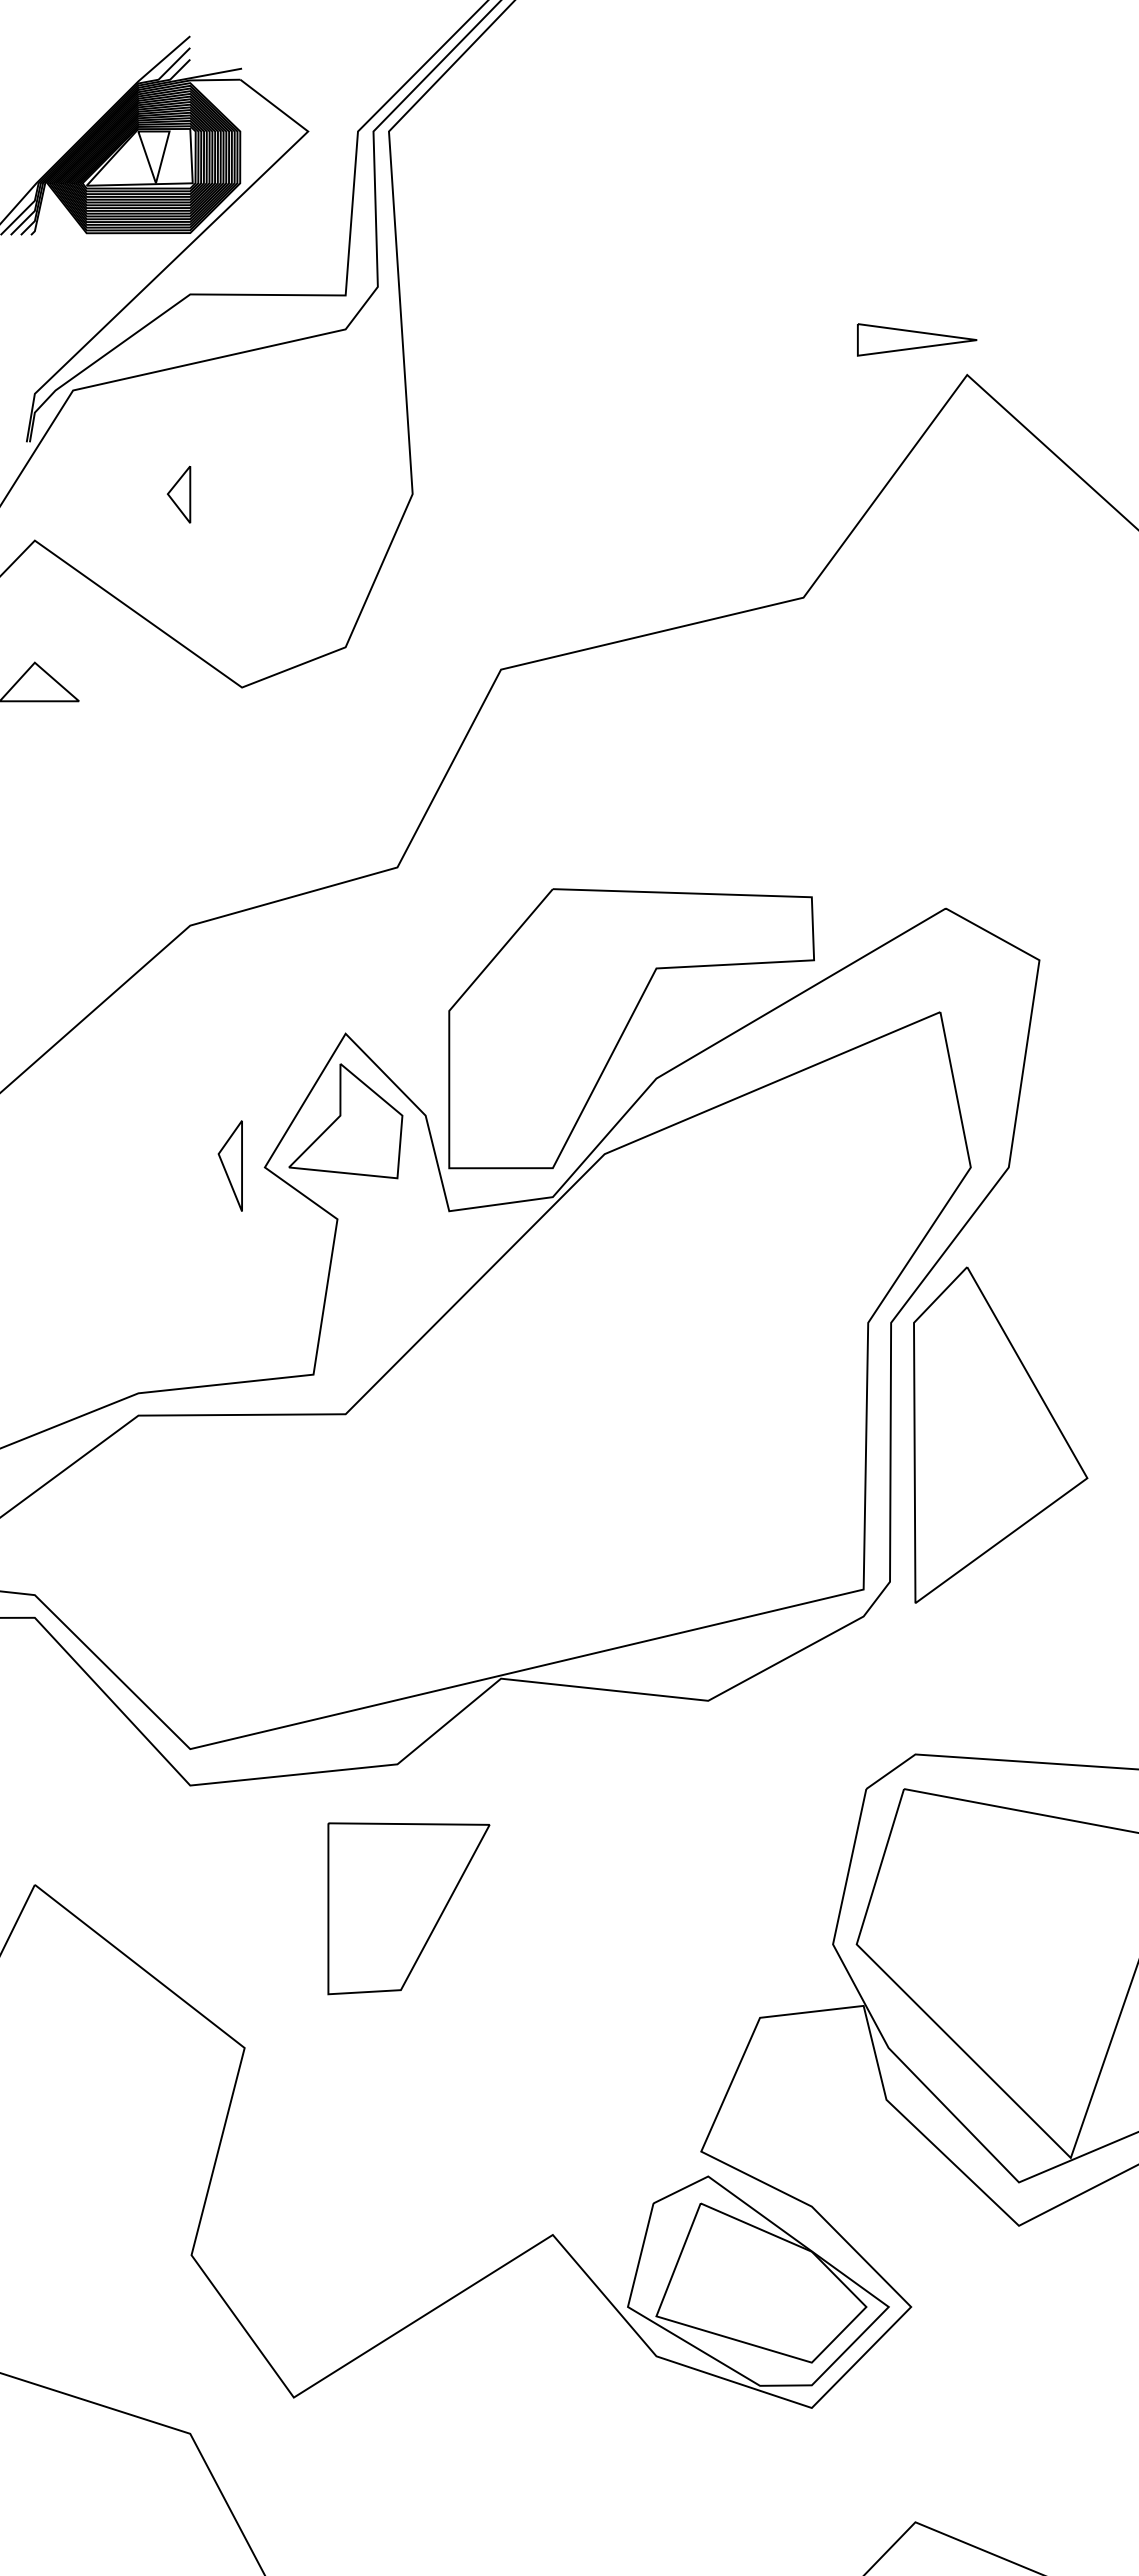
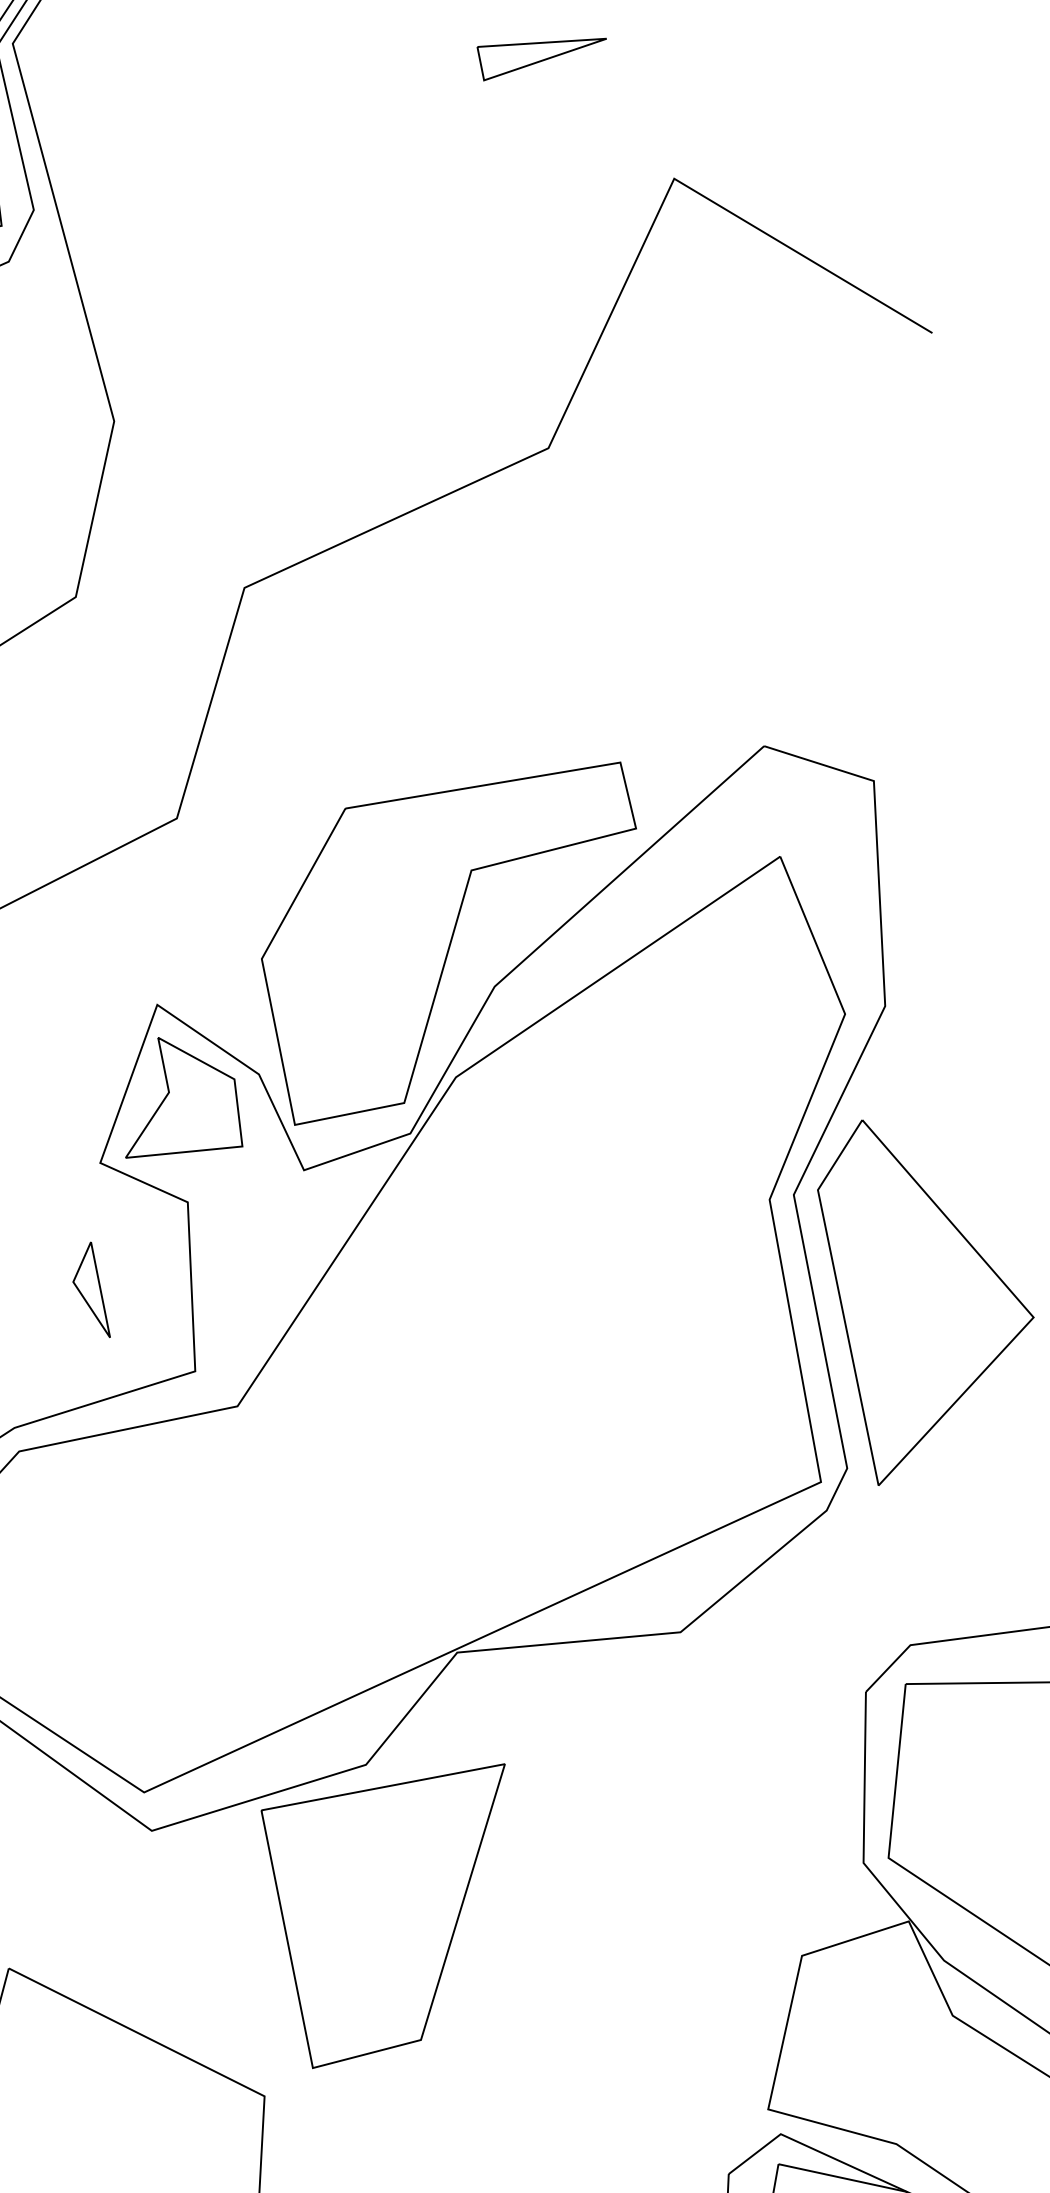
part: (917, 339) -> (543, 50), moved
part: (229, 1165) -> (87, 1291), moved
part: (408, 1908) -> (408, 1914), size x1.43

